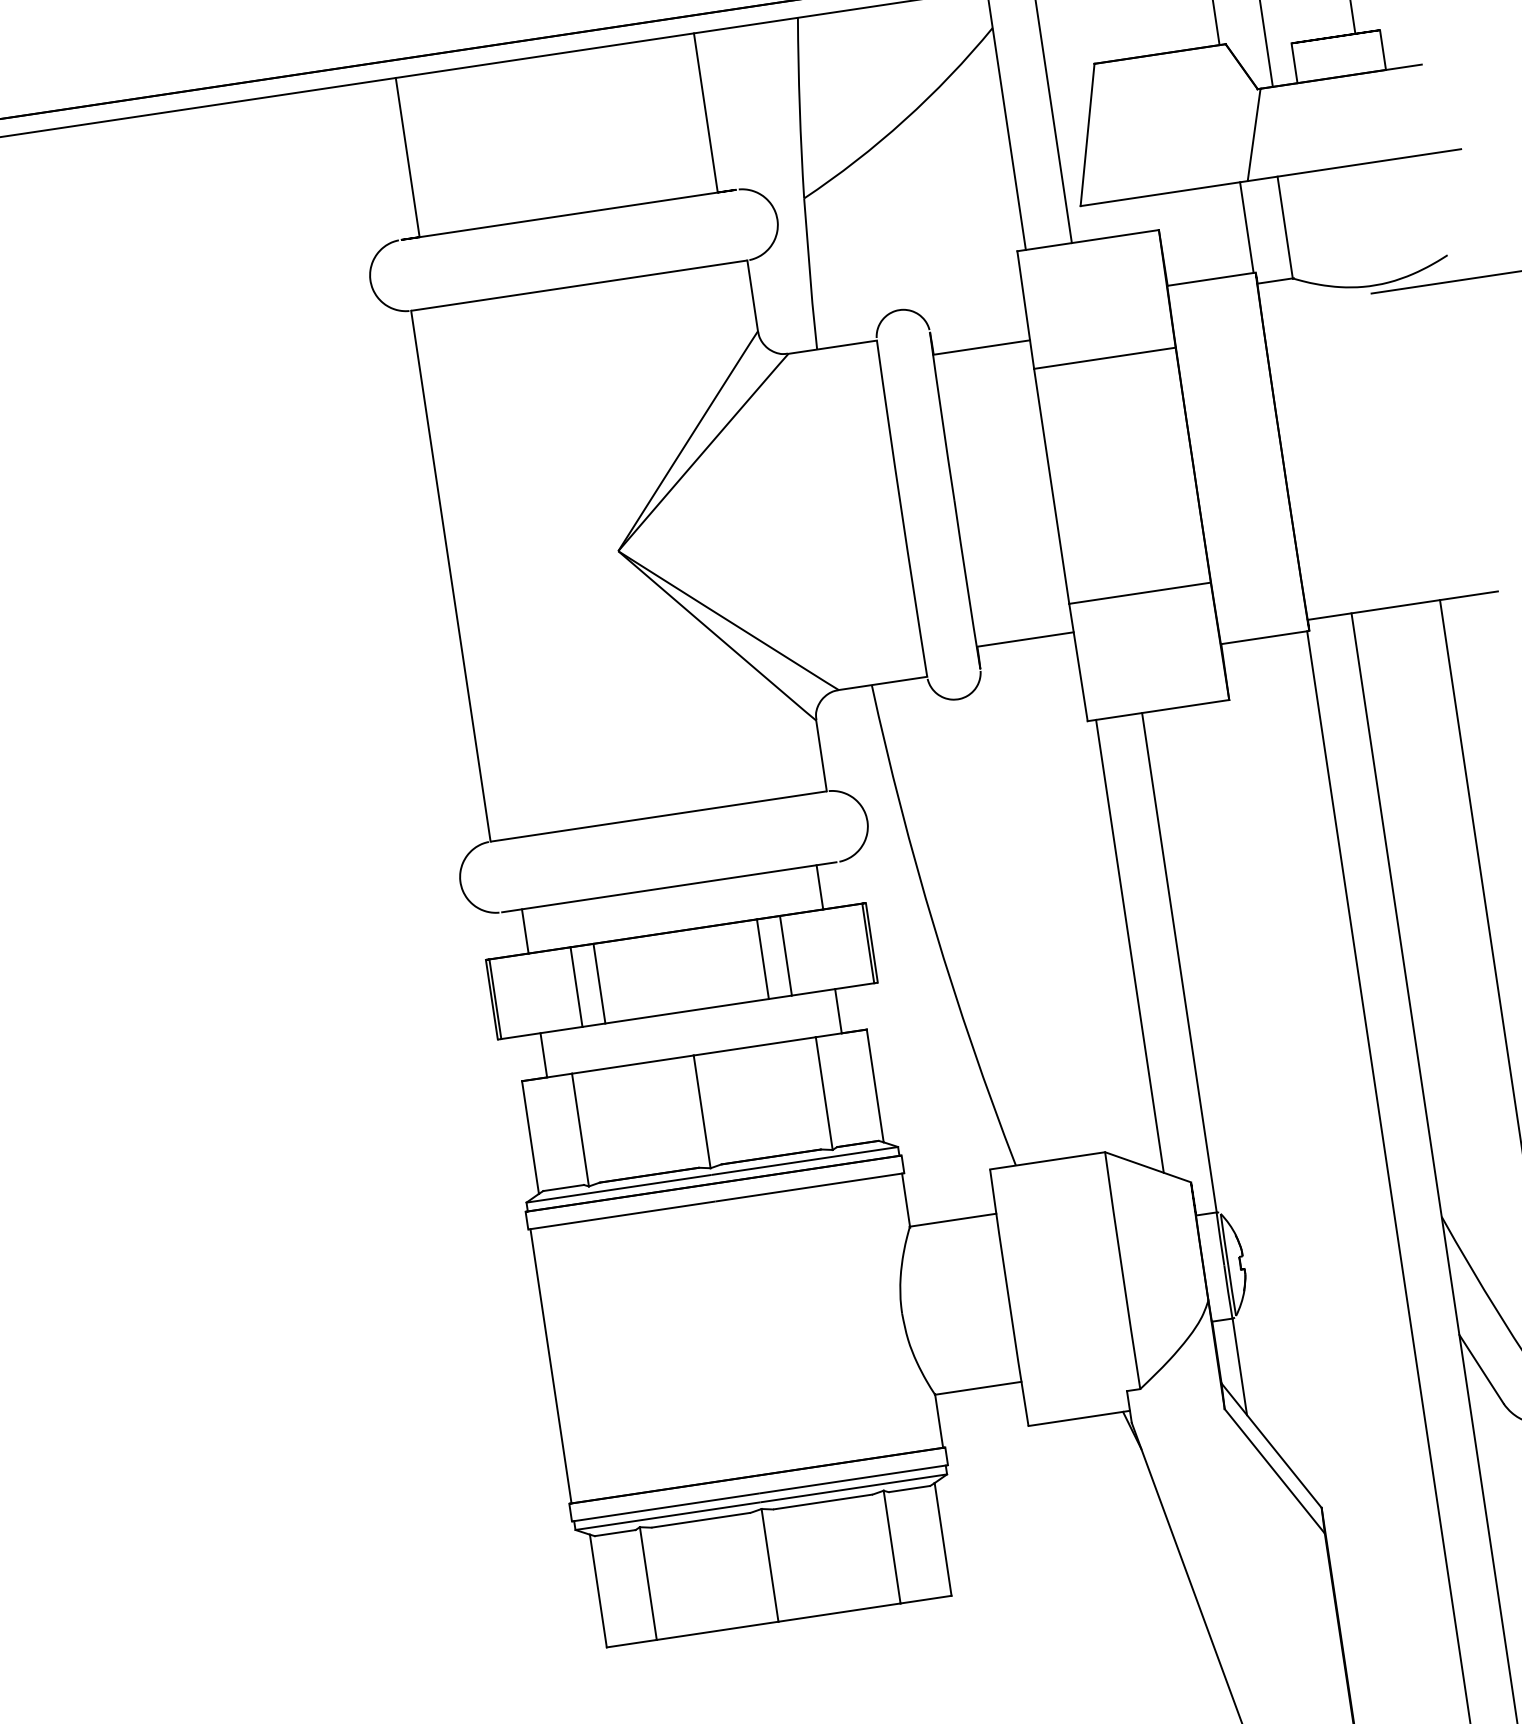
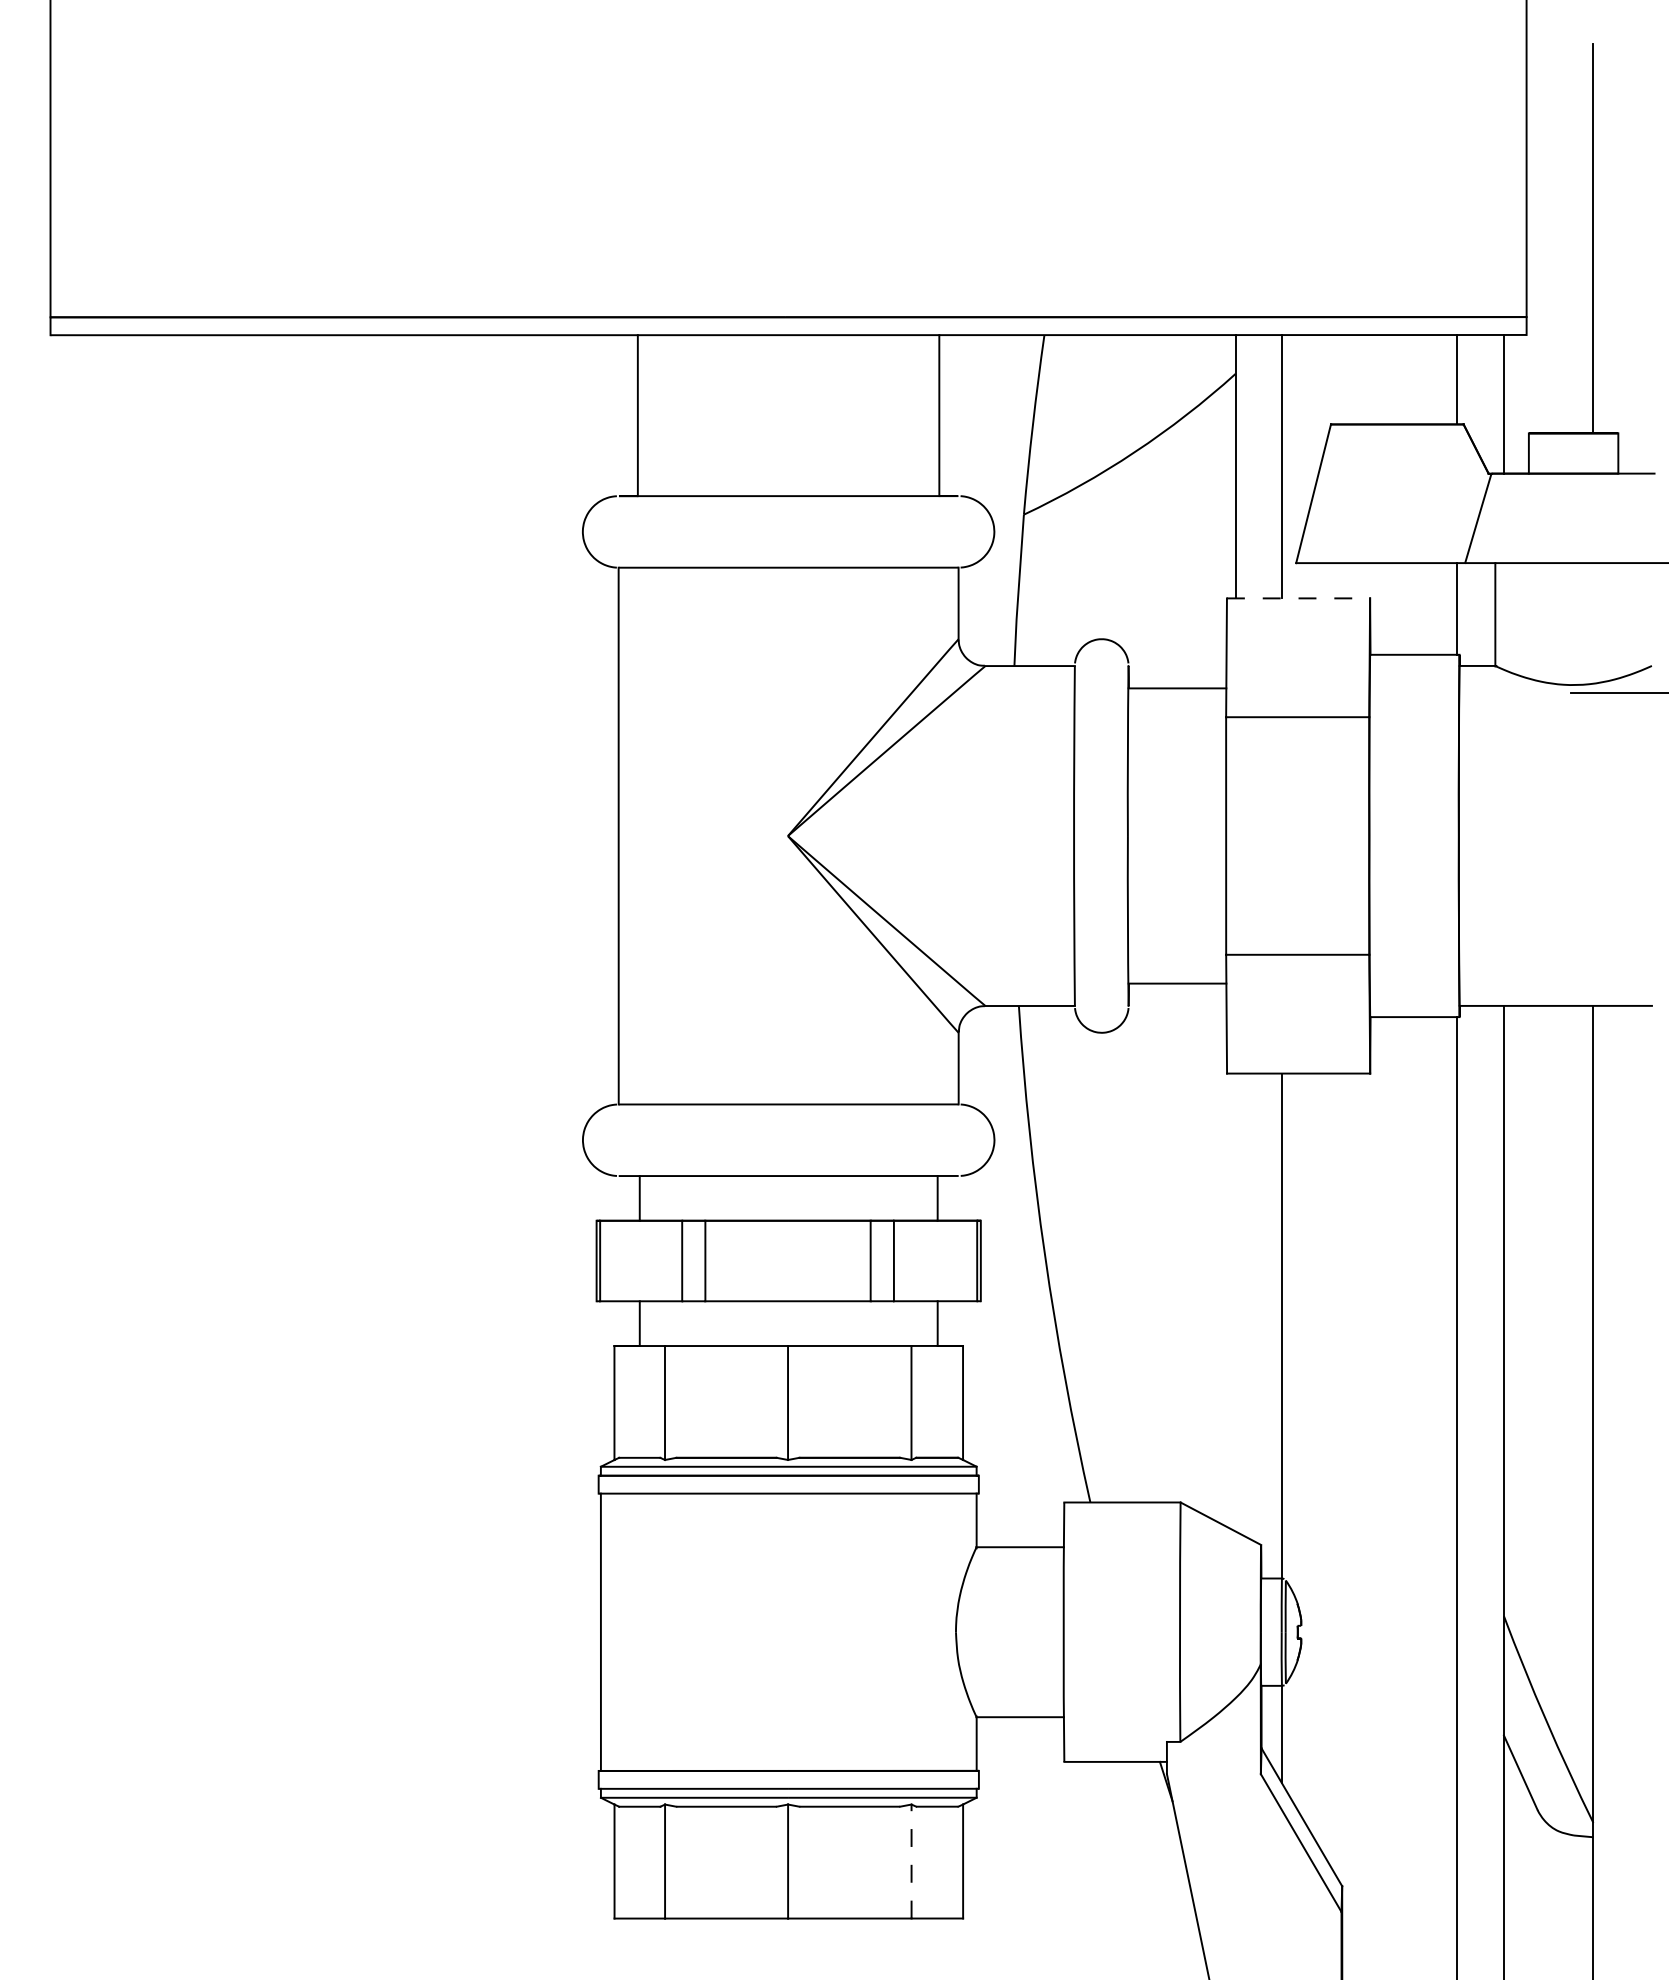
line: (1088, 240) -> (1298, 598), solid -> dashed
line: (1129, 946) -> (1235, 1302), removed
line: (892, 1547) -> (911, 1861), solid -> dashed

